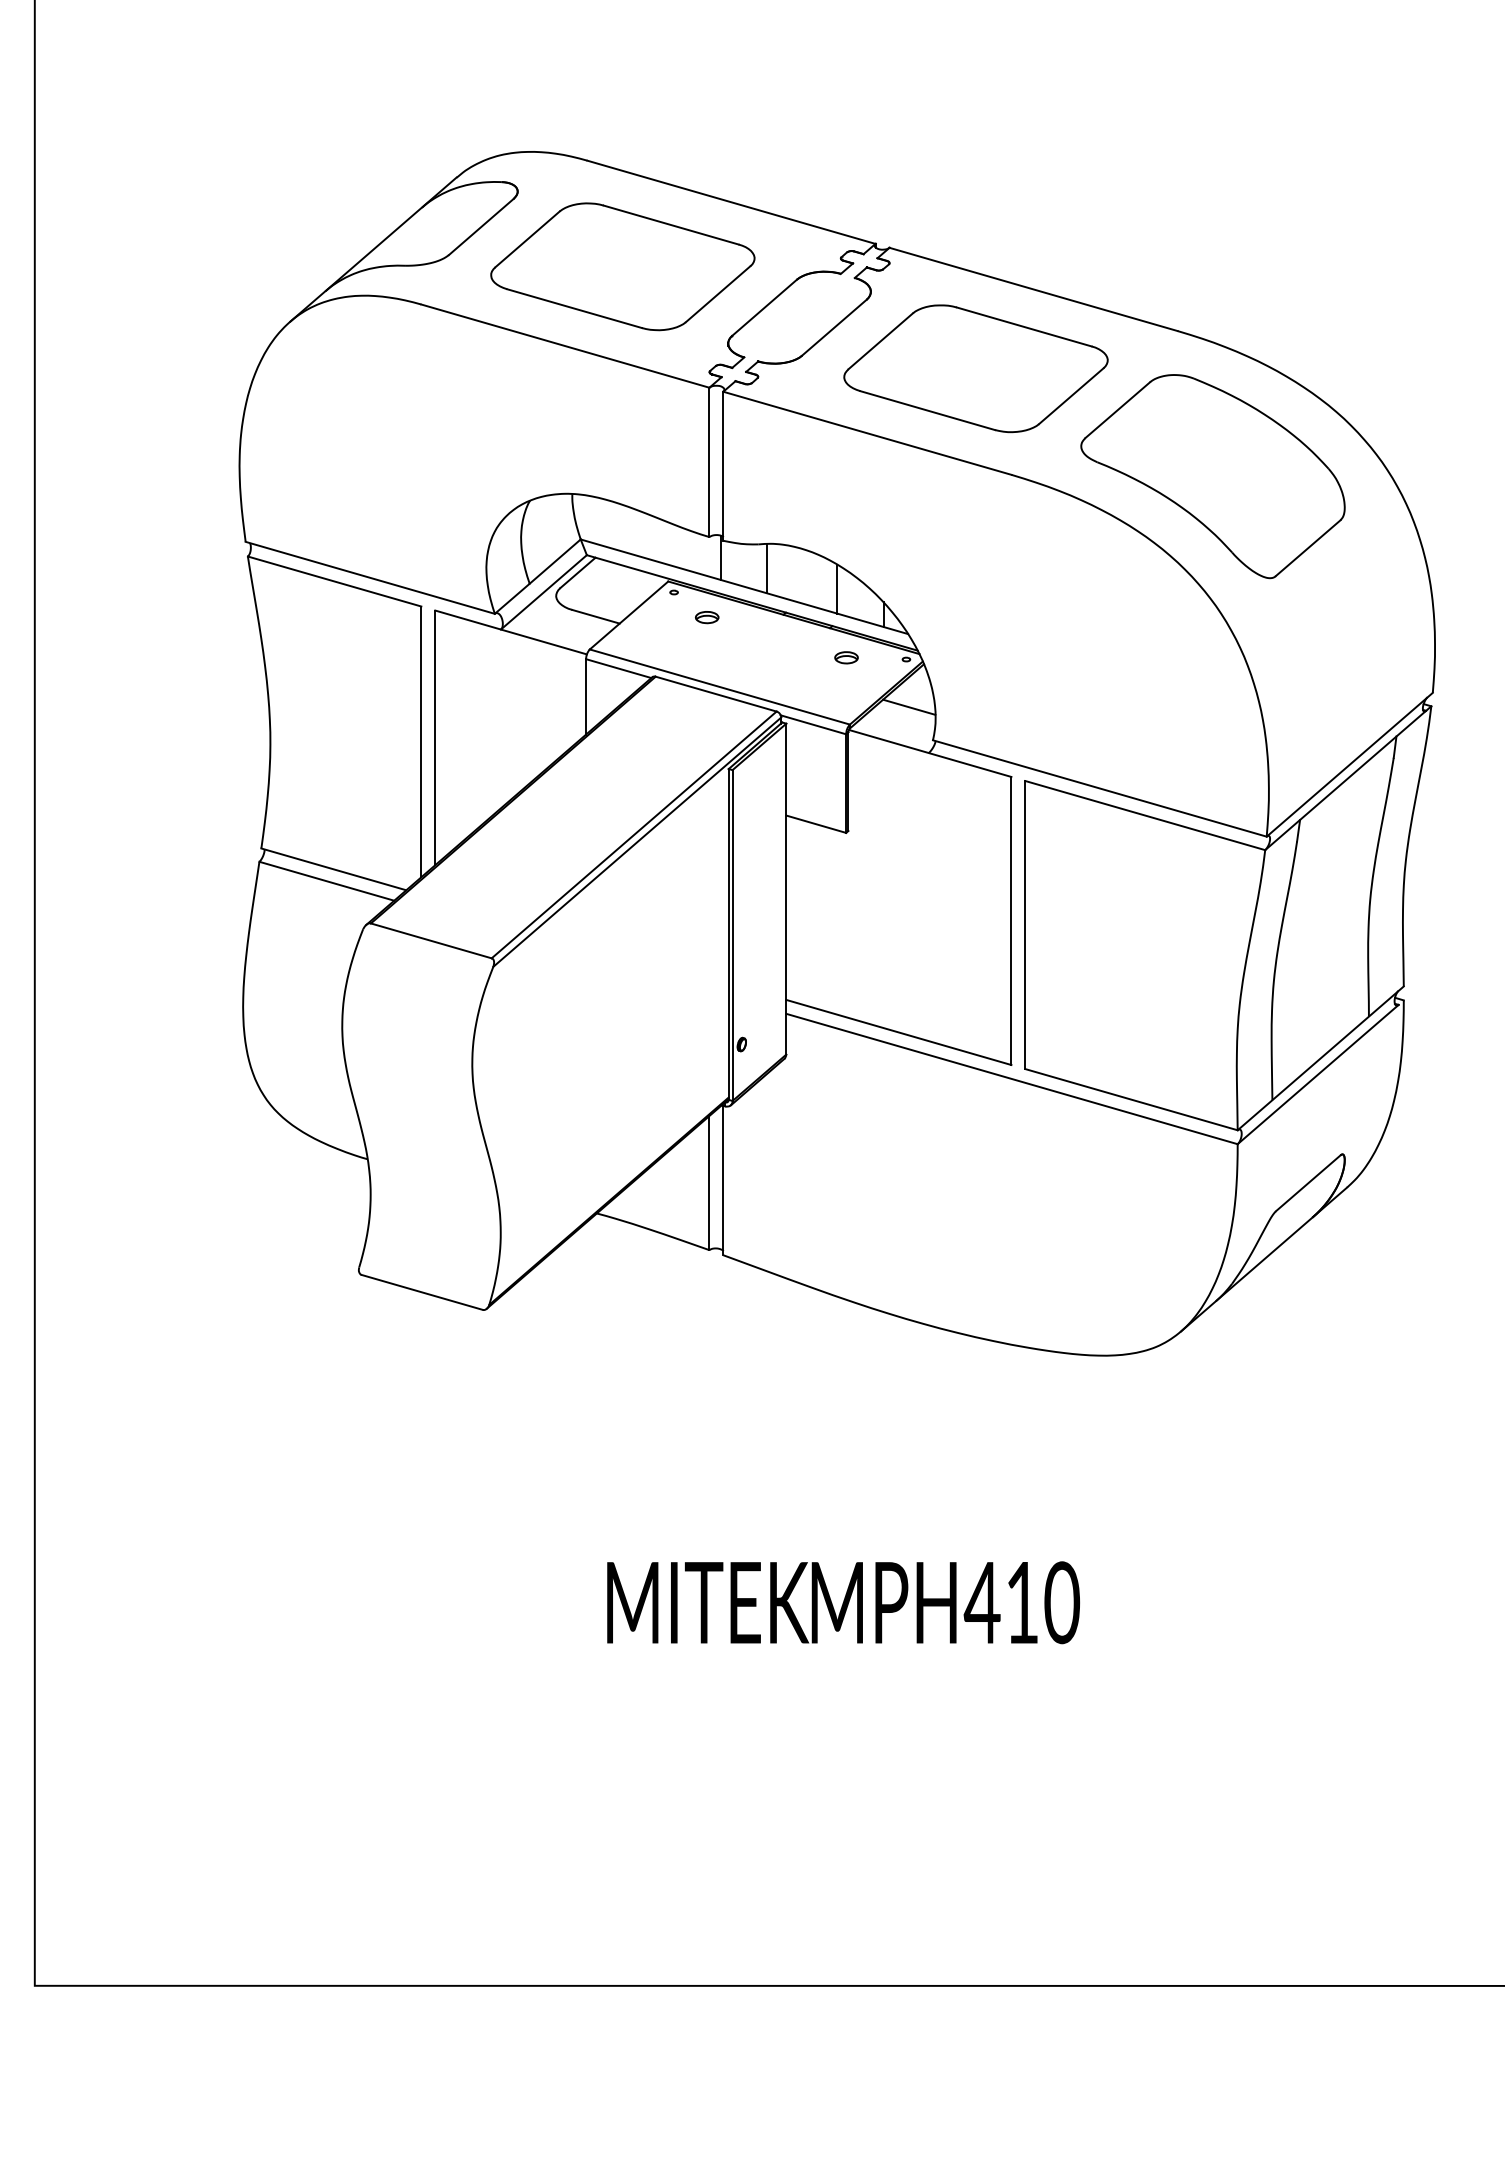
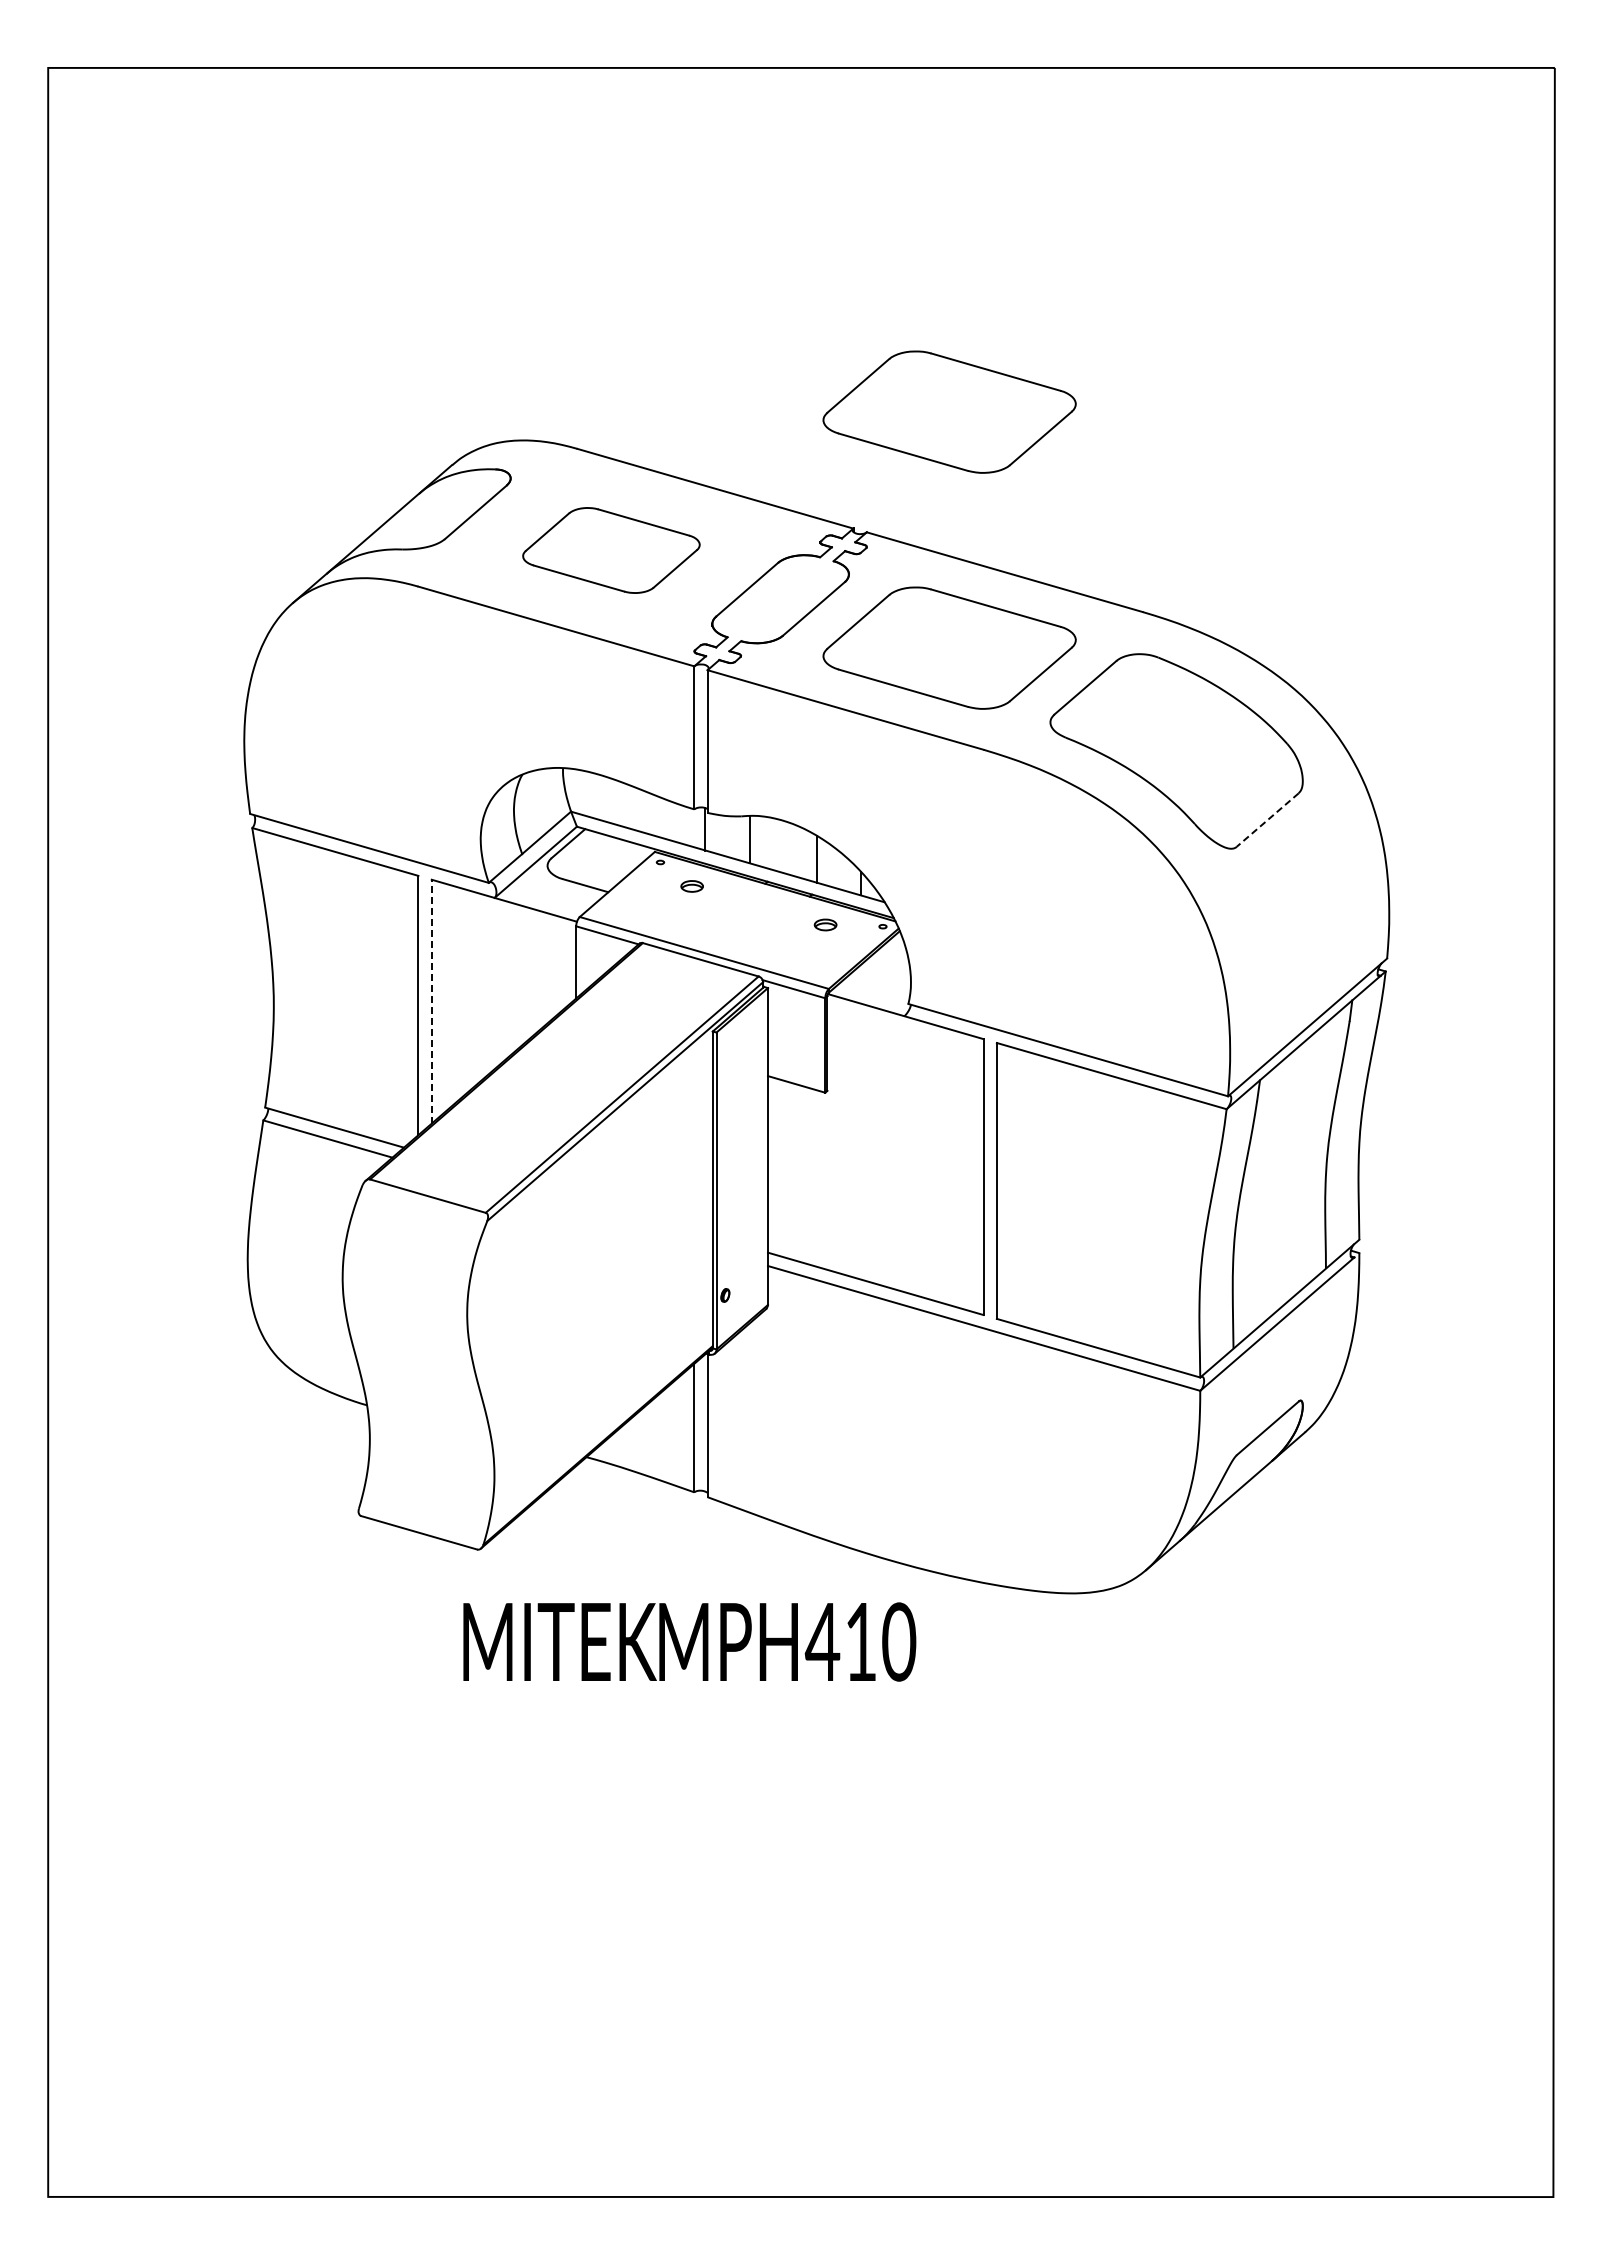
part: (975, 121) -> (949, 411), added
part: (622, 266) -> (611, 550), size x0.7
line: (1307, 547) -> (1267, 819), solid -> dashed
line: (909, 707) -> (885, 972), removed
line: (435, 737) -> (431, 1001), solid -> dashed
text: (843, 1602) -> (689, 1641), moved

